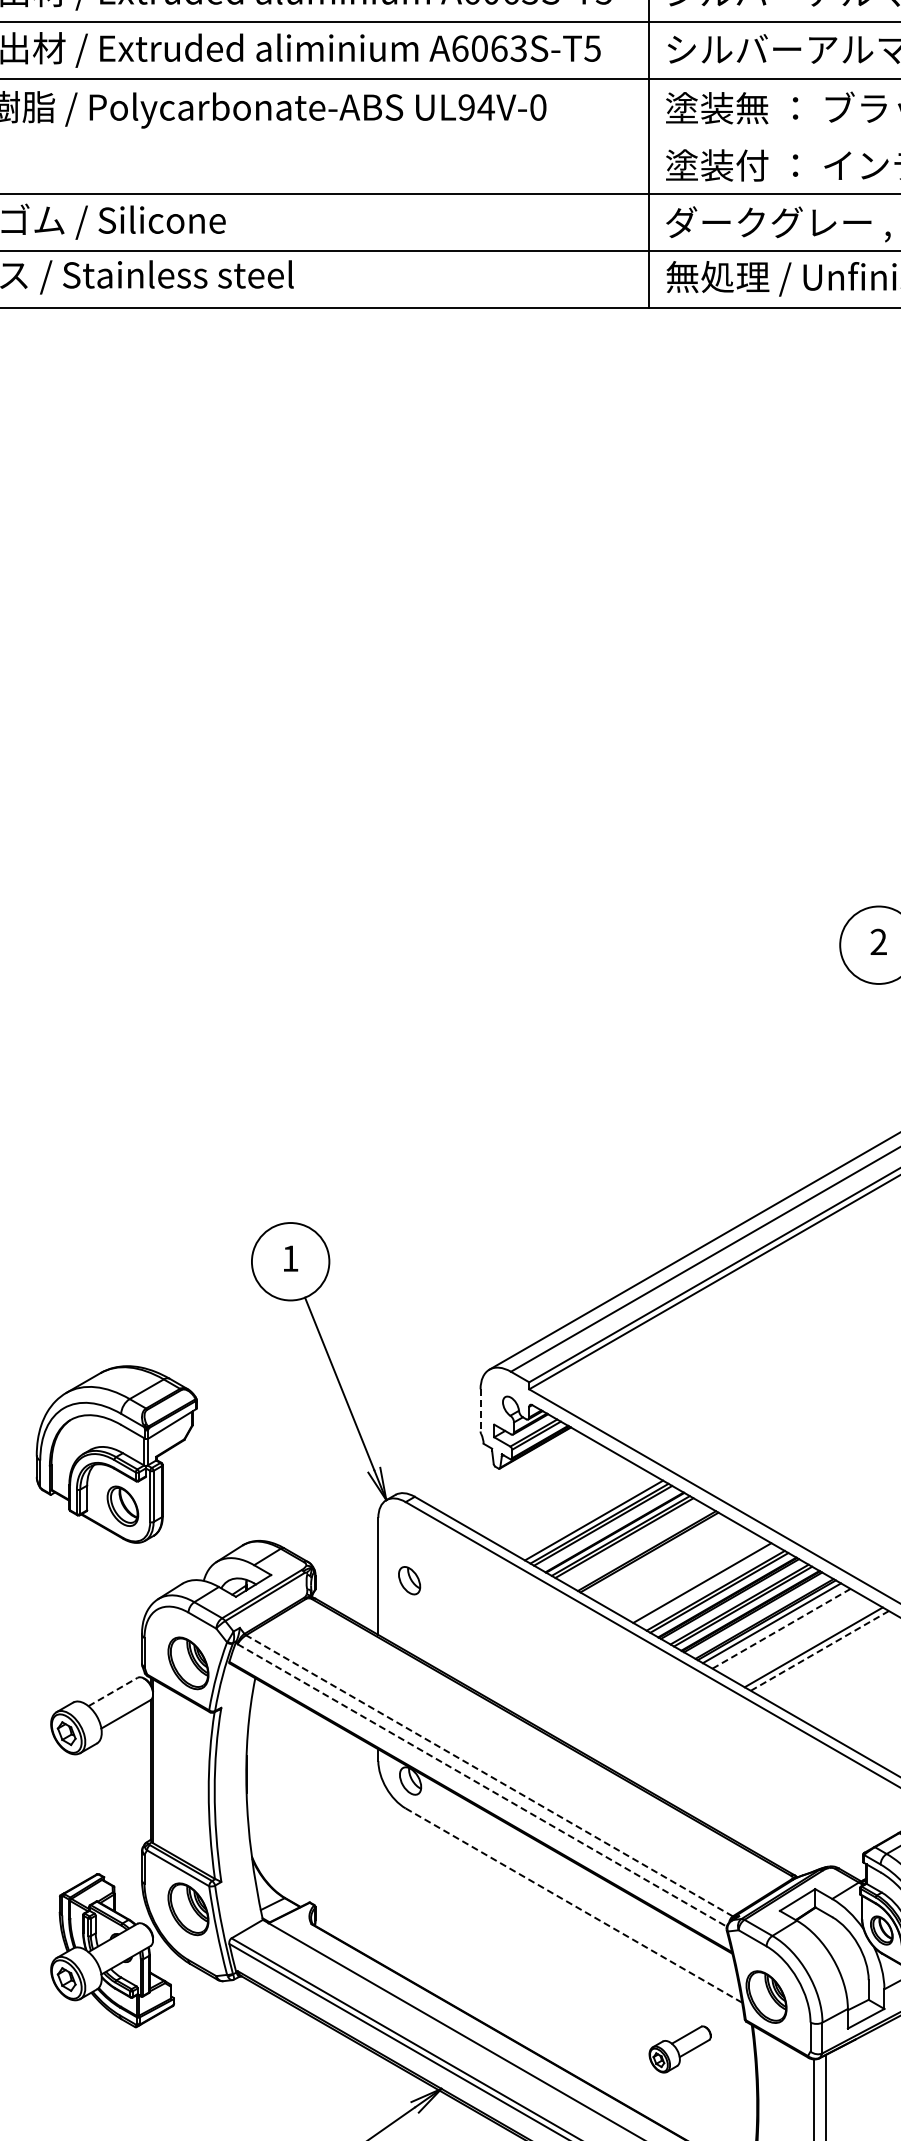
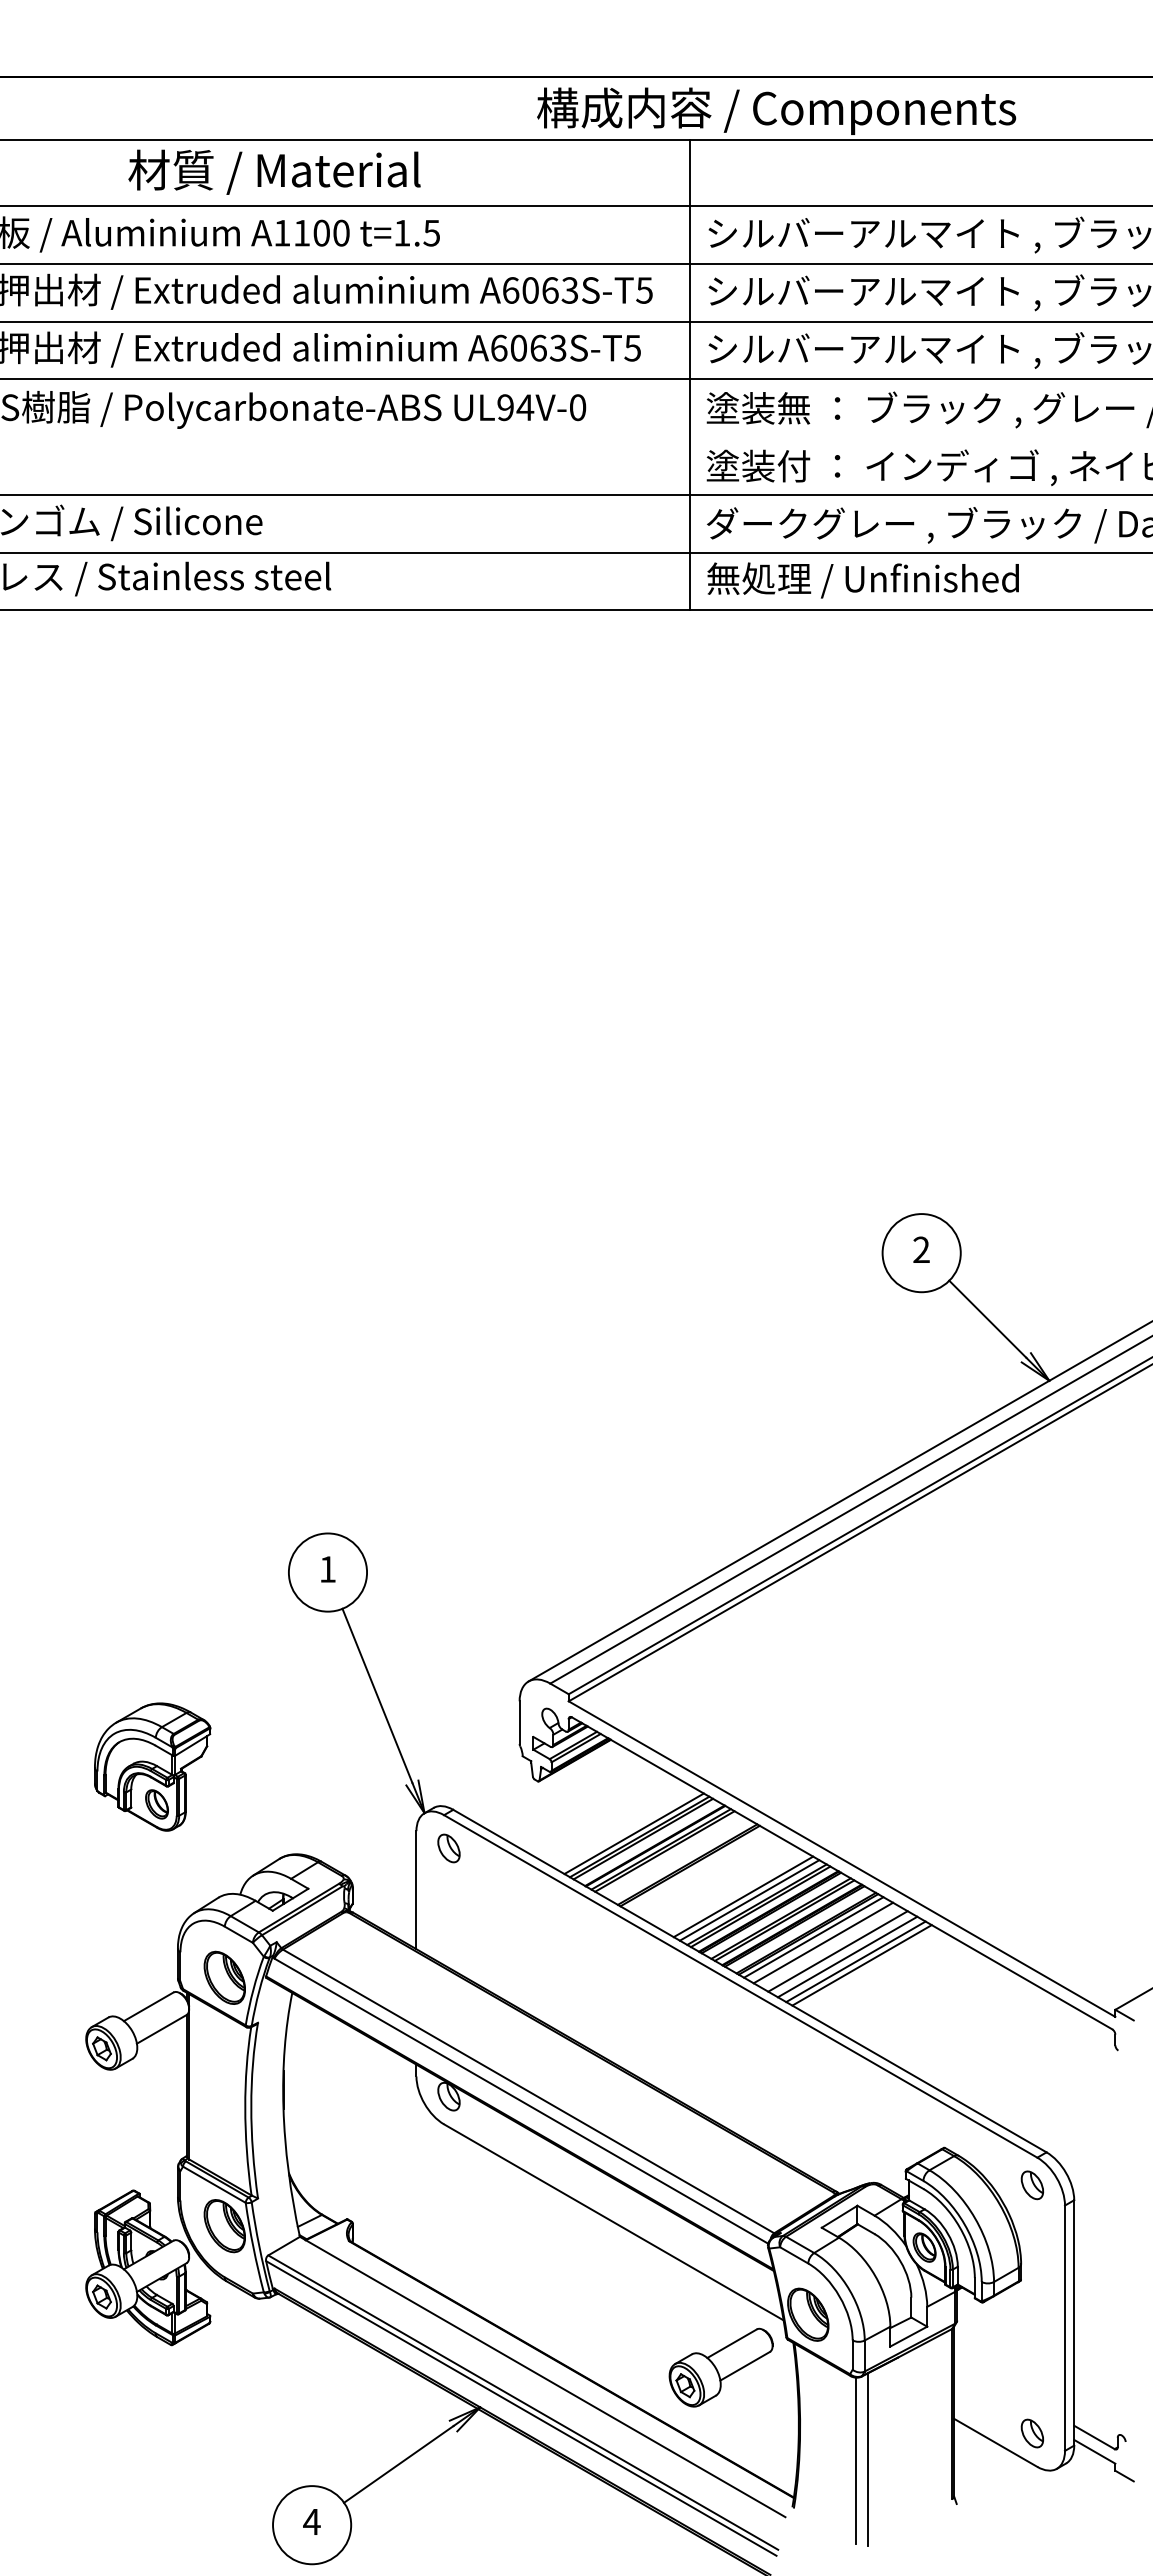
line: (480, 1411) -> (519, 1723), dashed -> solid
part: (116, 1453) -> (152, 1766), size x0.71
part: (409, 1580) -> (448, 1848), moved
line: (708, 1586) -> (749, 1900), added
line: (780, 1629) -> (822, 1943), dashed -> solid
line: (795, 1637) -> (837, 1951), added
line: (805, 1642) -> (847, 1956), added
line: (819, 1651) -> (861, 1965), dashed -> solid
line: (112, 1691) -> (148, 2006), dashed -> solid
line: (489, 1775) -> (528, 2091), dashed -> solid
line: (482, 1785) -> (521, 2101), dashed -> solid
line: (574, 1905) -> (614, 2222), dashed -> solid
part: (679, 2049) -> (720, 2367), size x1.67

